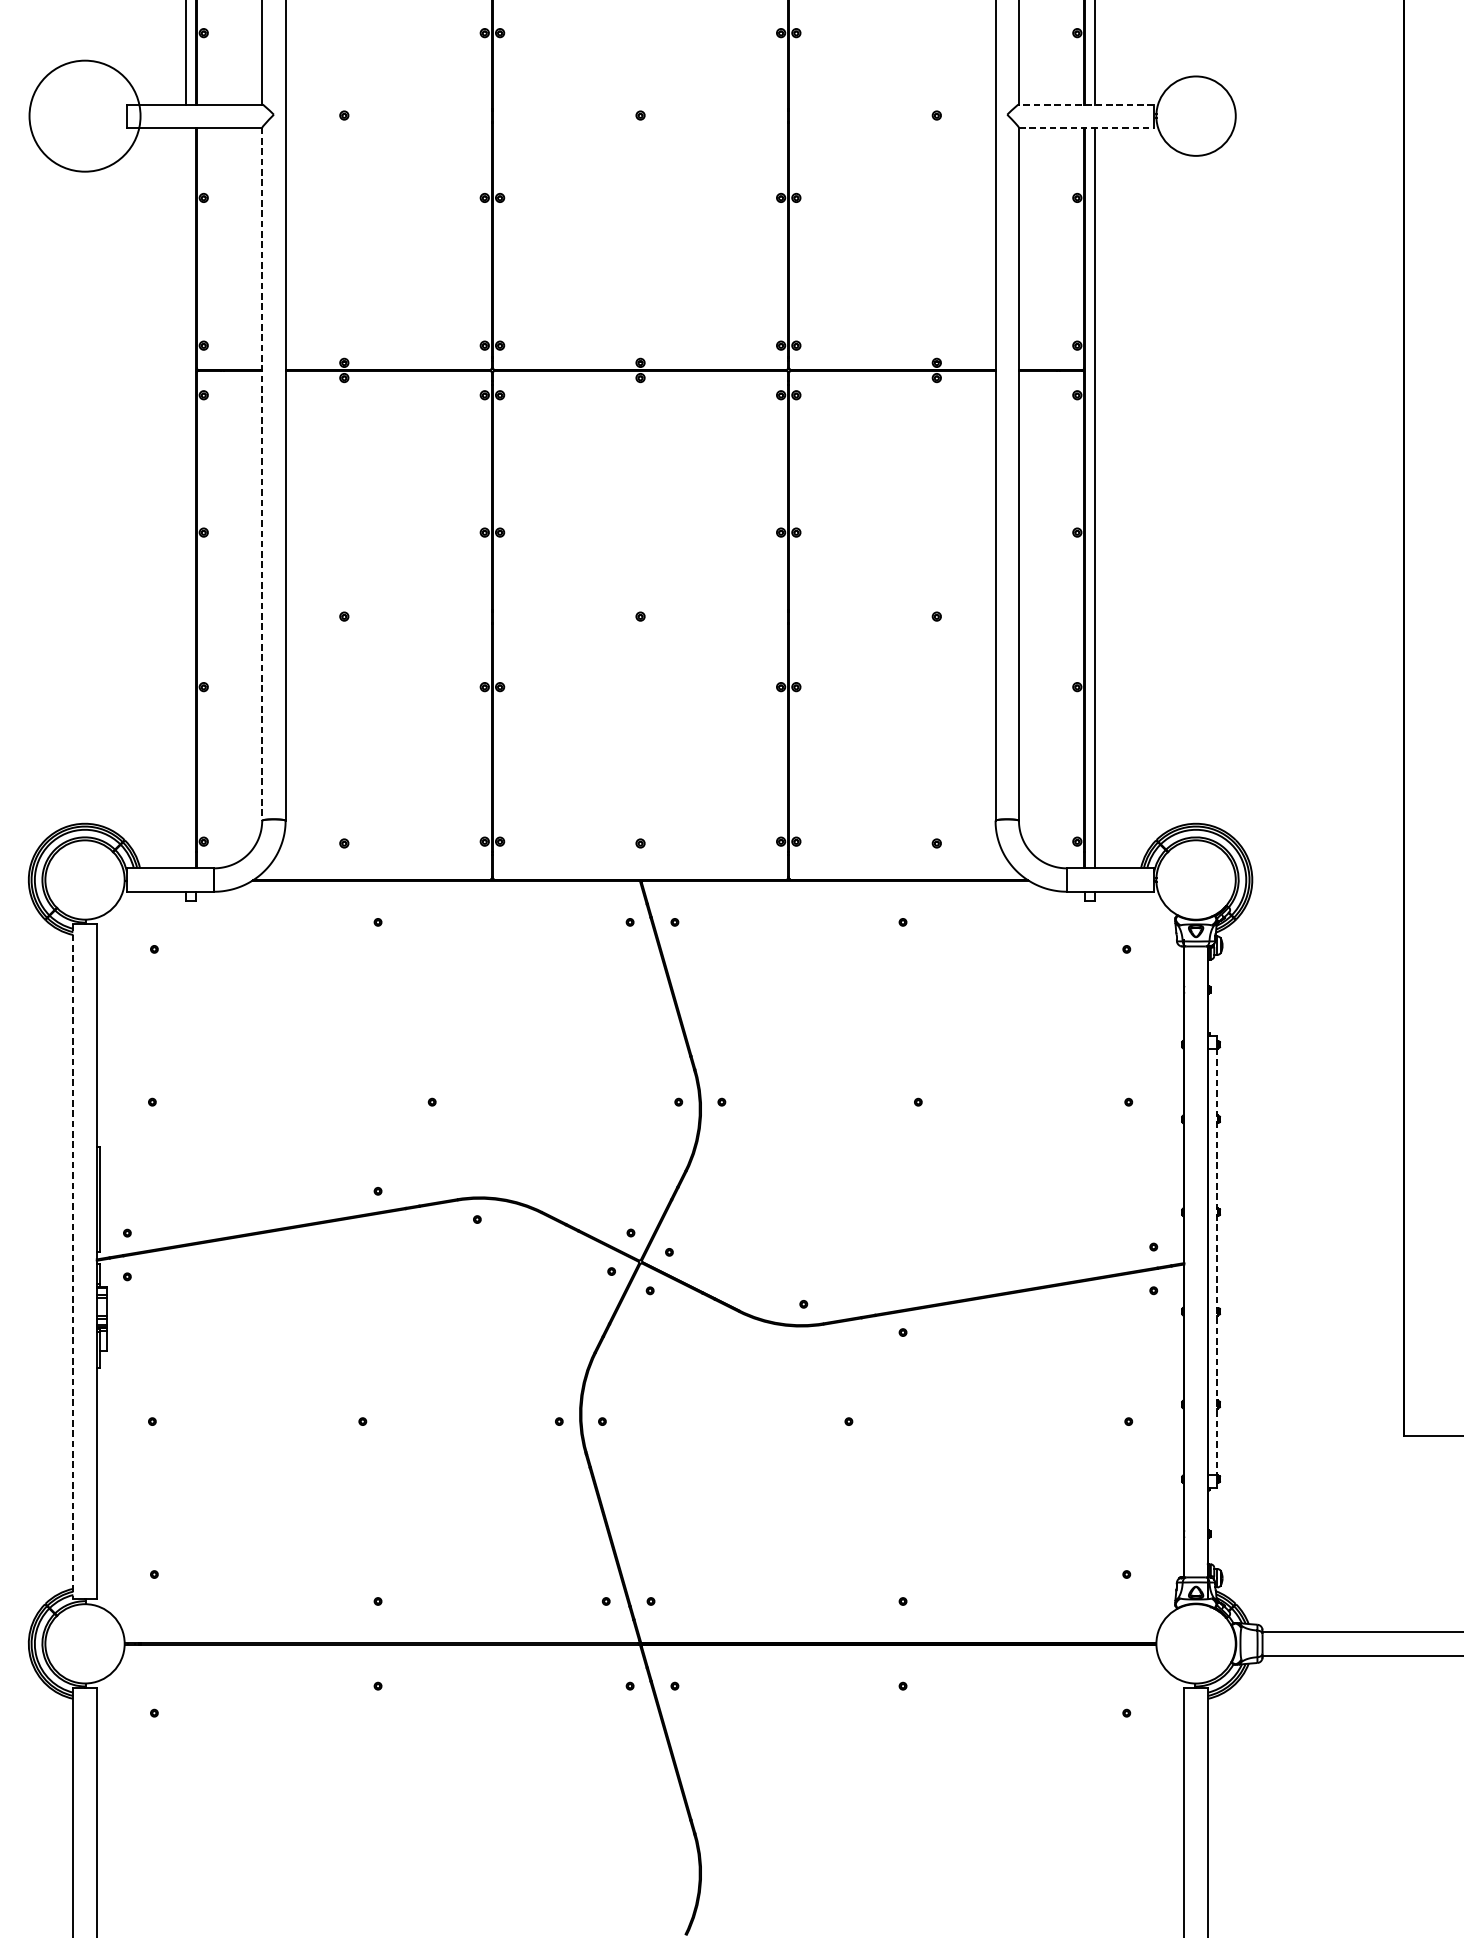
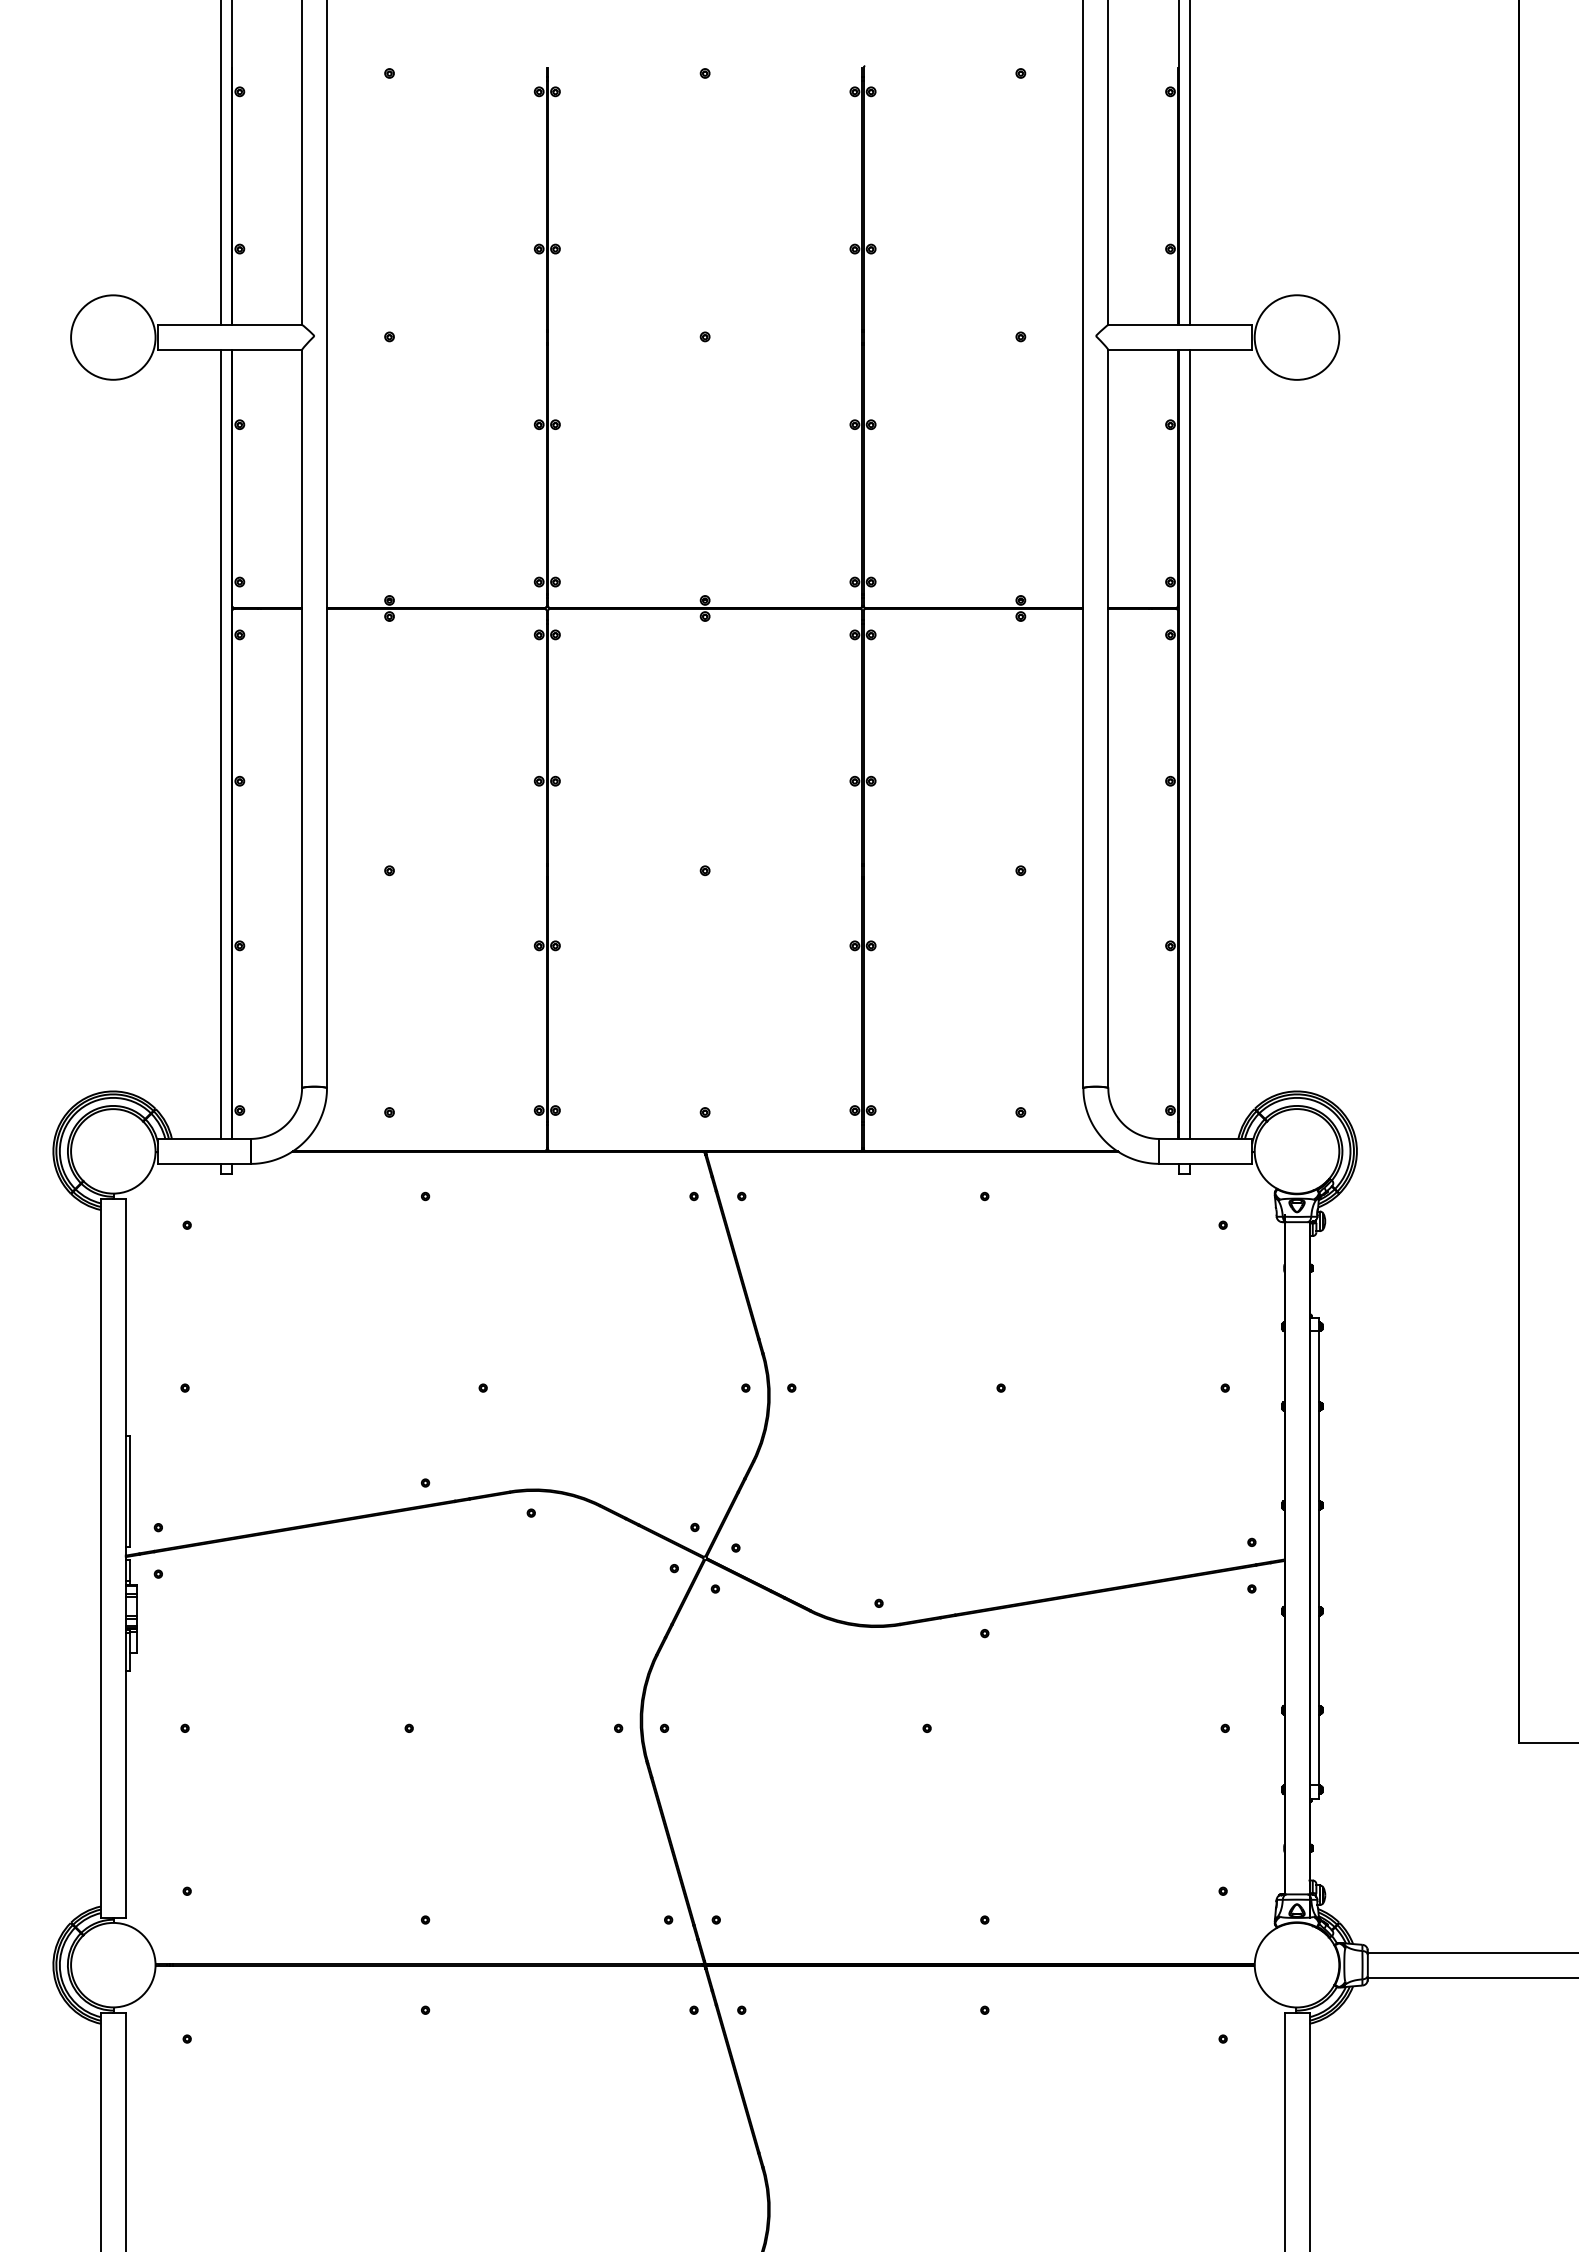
line: (1086, 104) -> (1180, 325), dashed -> solid
circle: (85, 116) -> (113, 337), size x0.71
line: (1086, 128) -> (1180, 350), dashed -> solid
line: (262, 474) -> (302, 719), dashed -> solid
line: (185, 498) -> (220, 744), added
line: (73, 1262) -> (100, 1558), dashed -> solid
line: (1217, 1262) -> (1319, 1558), dashed -> solid

